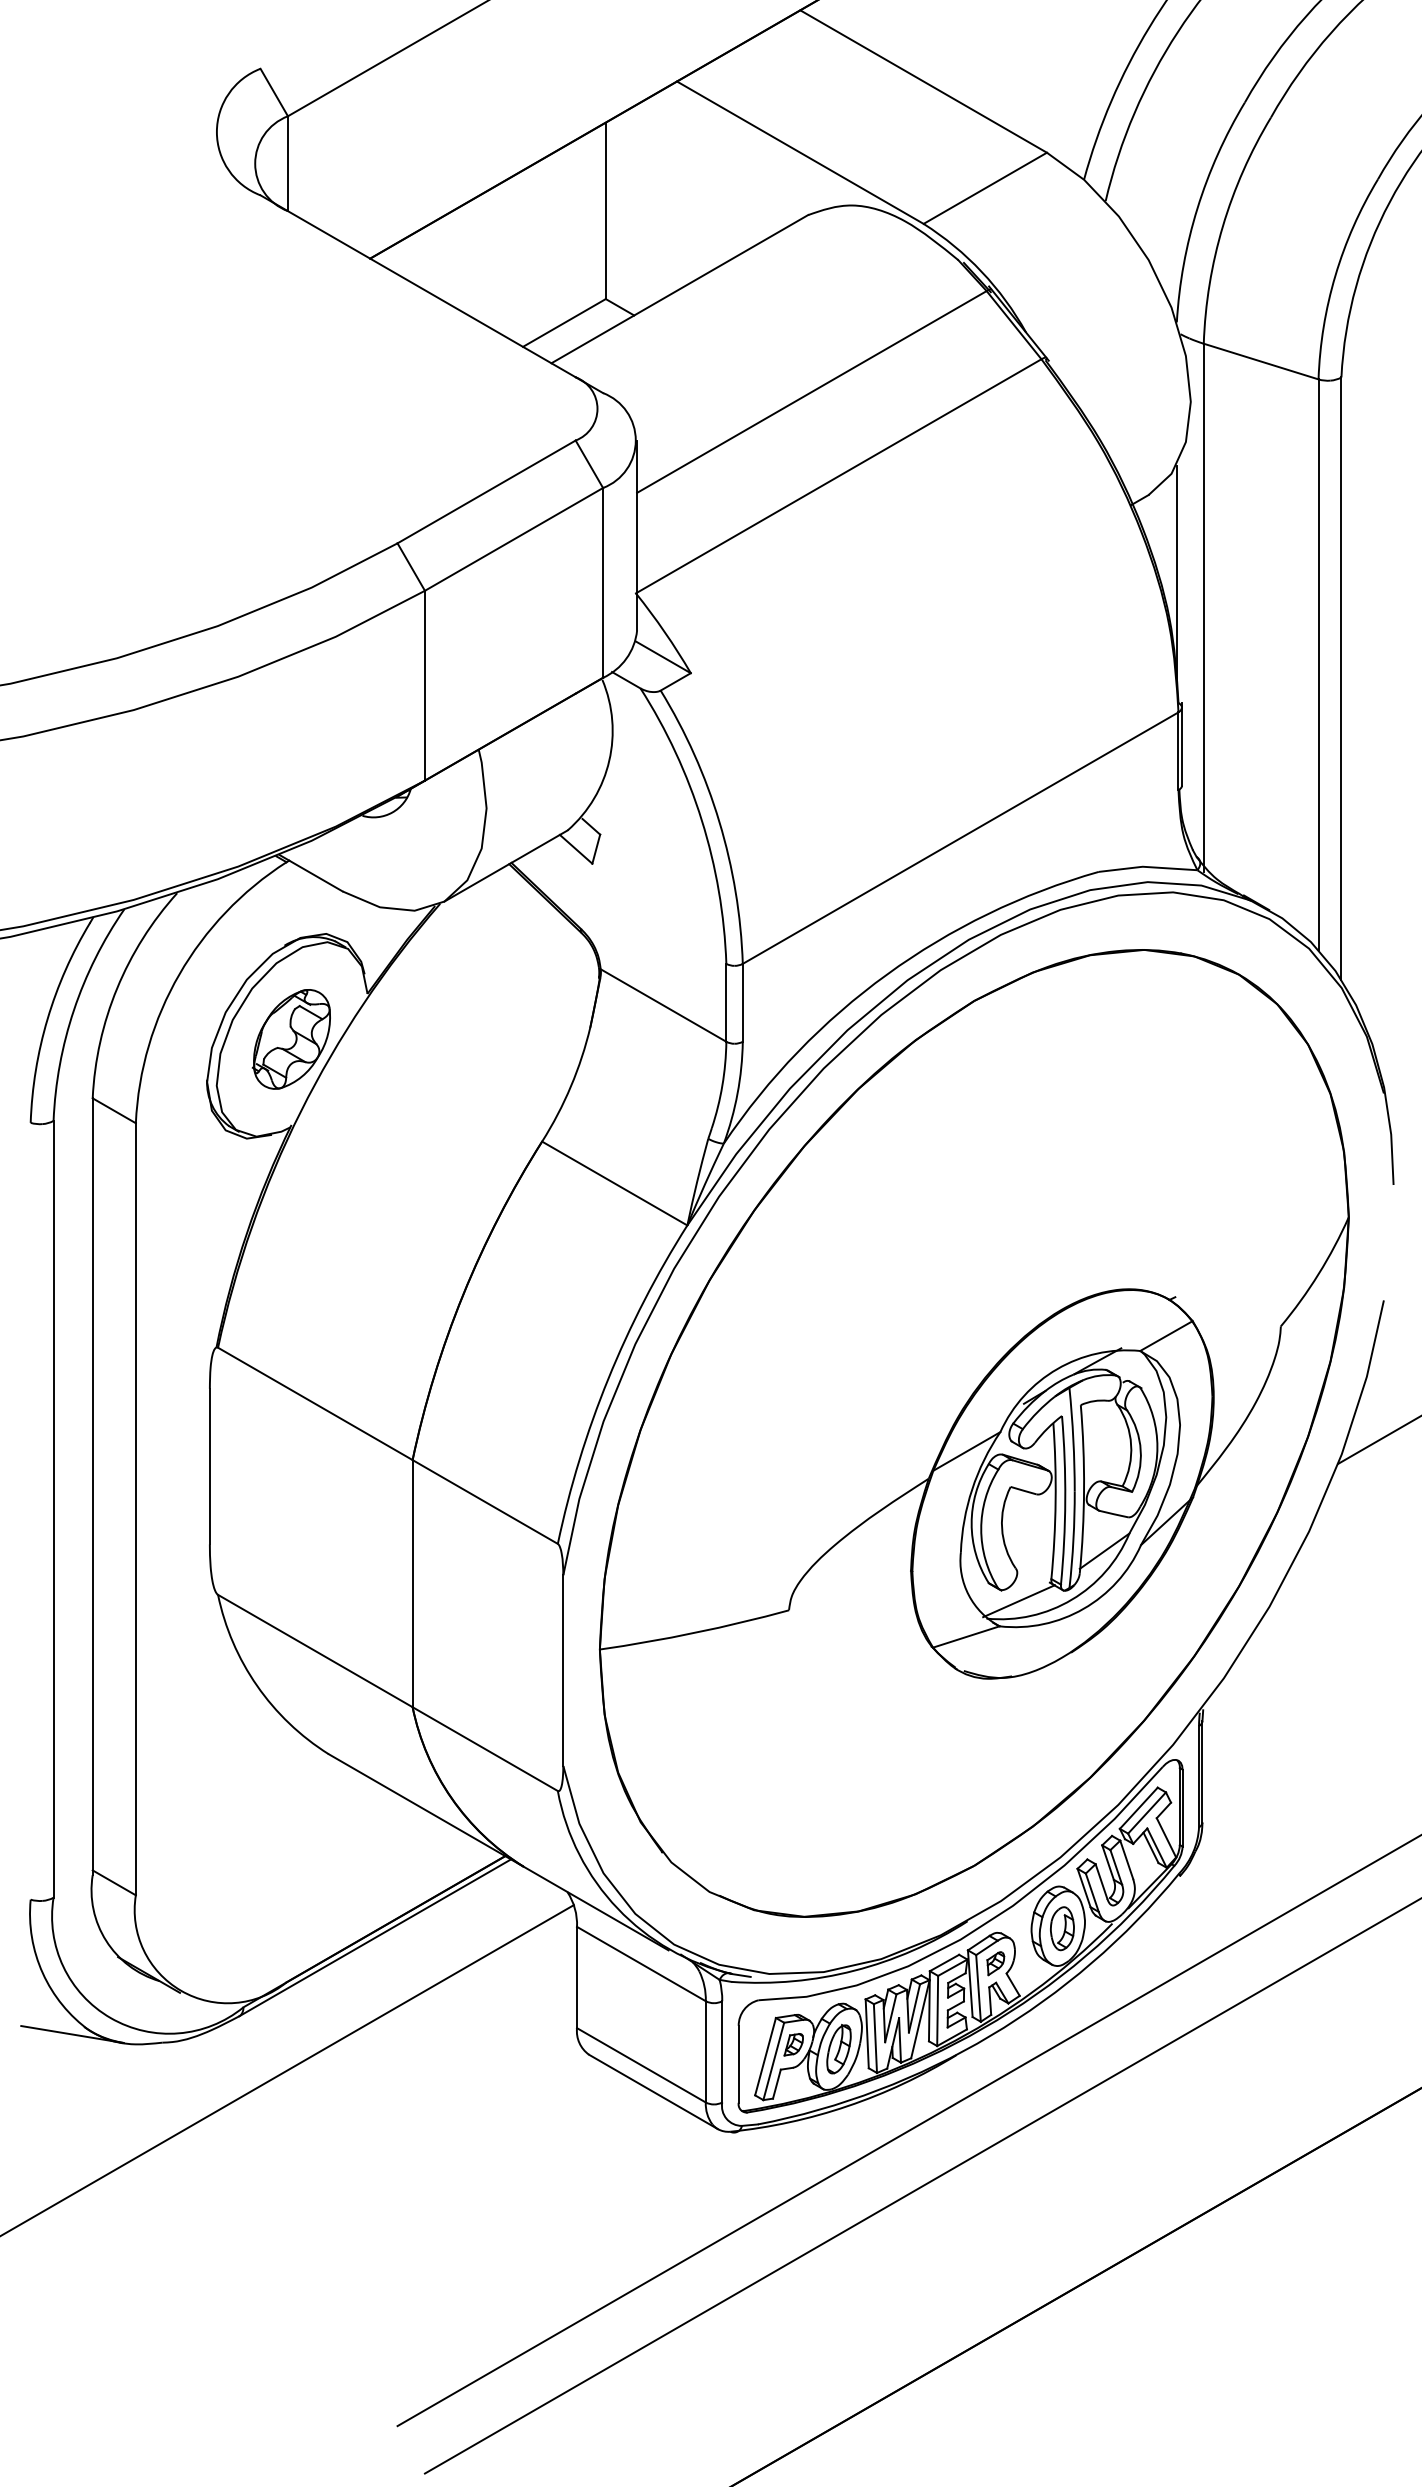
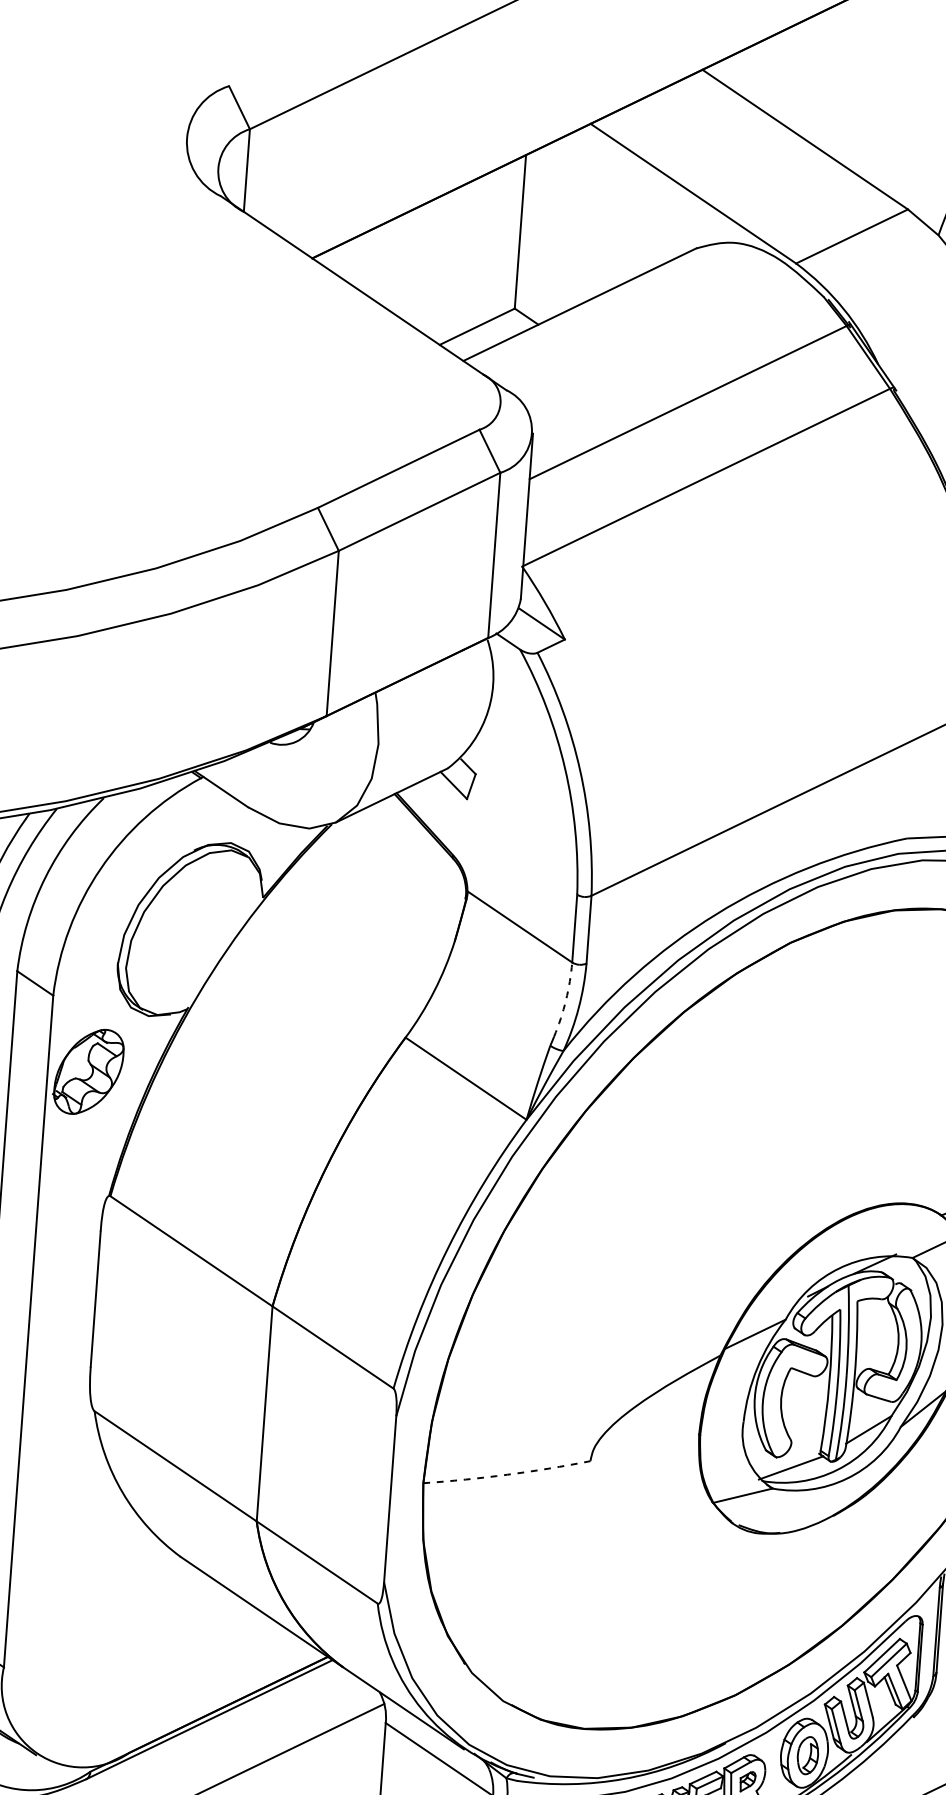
part: (290, 1039) -> (87, 1071), moved
arc: (722, 1085) -> (566, 1000), solid -> dashed
arc: (695, 1632) -> (507, 1474), solid -> dashed

